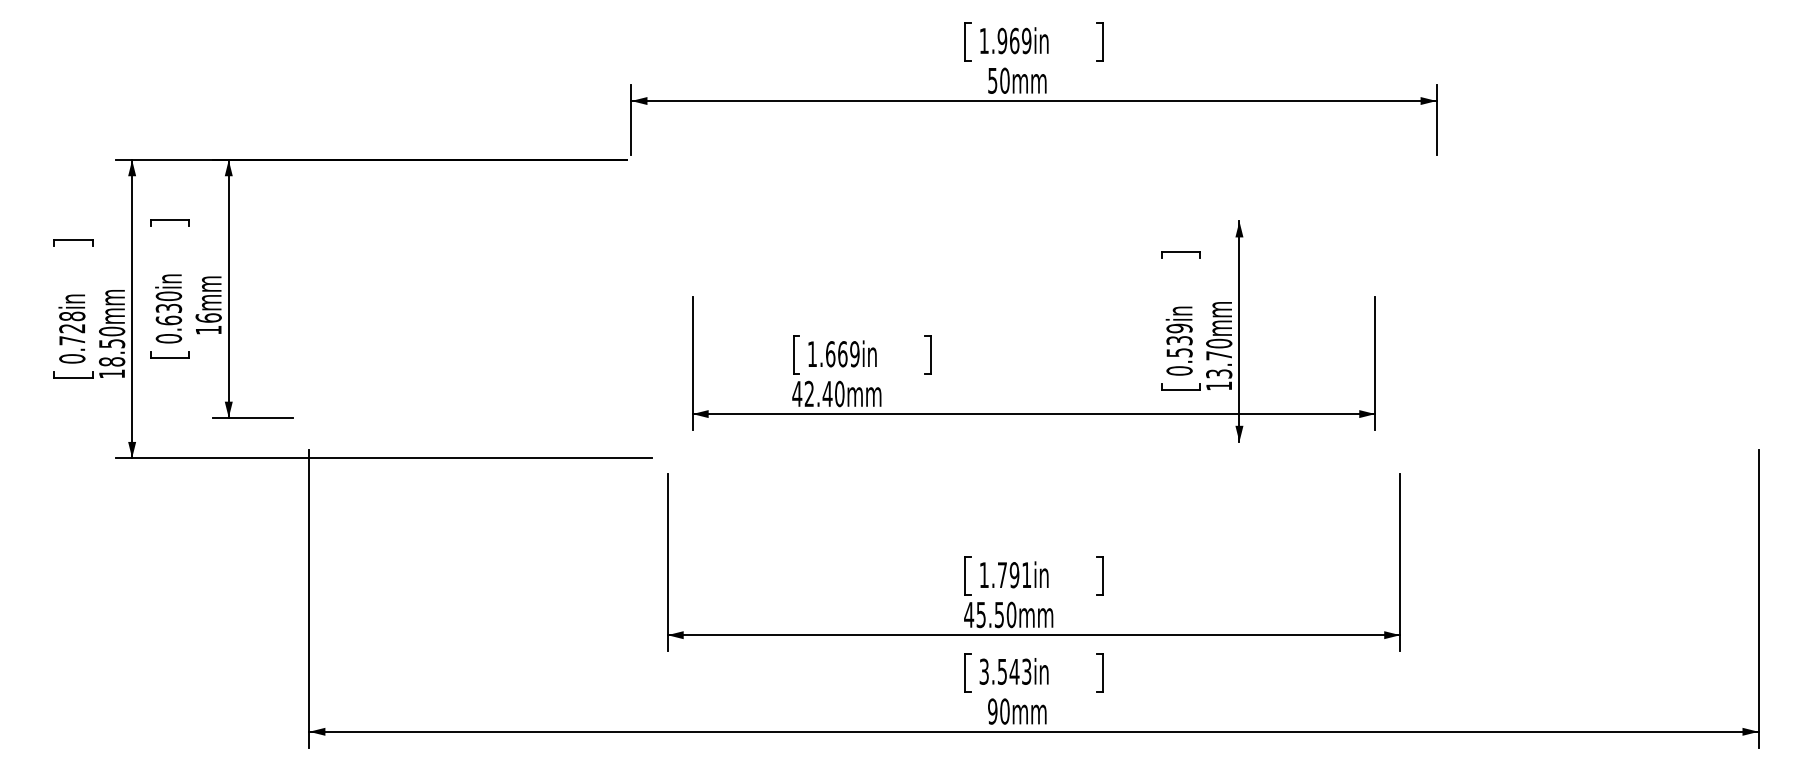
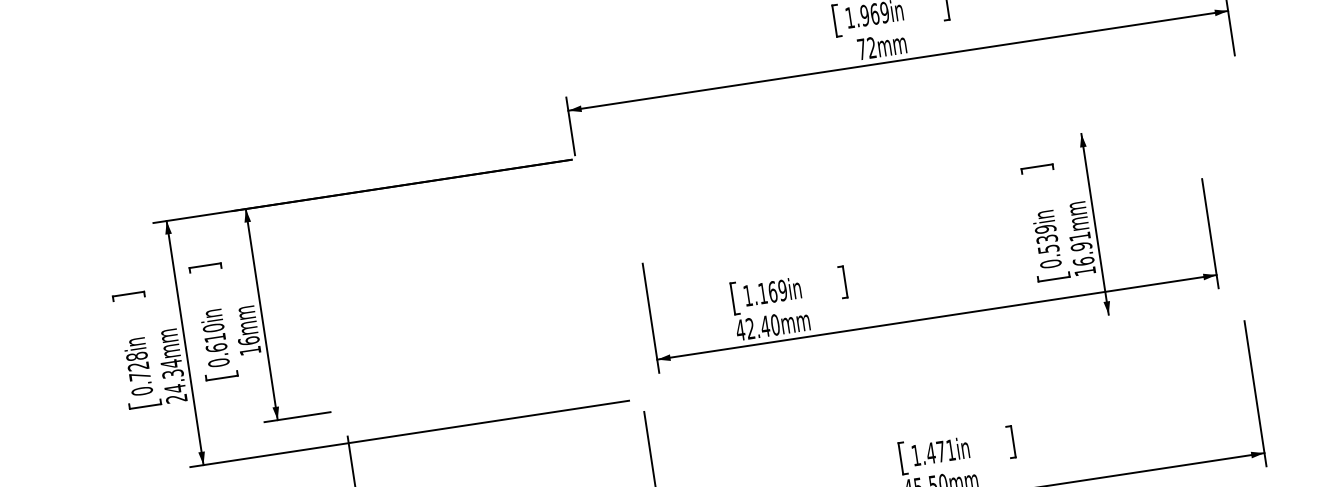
text: (998, 80) -> (866, 48), 50mm -> 72mm
text: (168, 308) -> (214, 338), 0.630in -> 0.610in
text: (111, 352) -> (173, 381), 18.50mm -> 24.34mm
text: (830, 354) -> (762, 293), 1.669in -> 1.169in
text: (1219, 358) -> (1082, 248), 13.70mm -> 16.91mm
text: (1008, 575) -> (936, 452), 1.791in -> 1.471in

